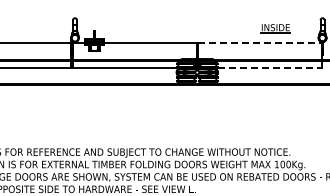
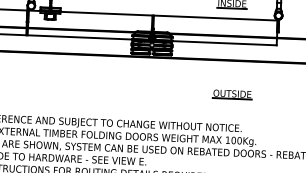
line: (259, 42) -> (215, 17), dashed -> solid
line: (270, 67) -> (225, 43), dashed -> solid
part: (279, 118) -> (232, 94), added

